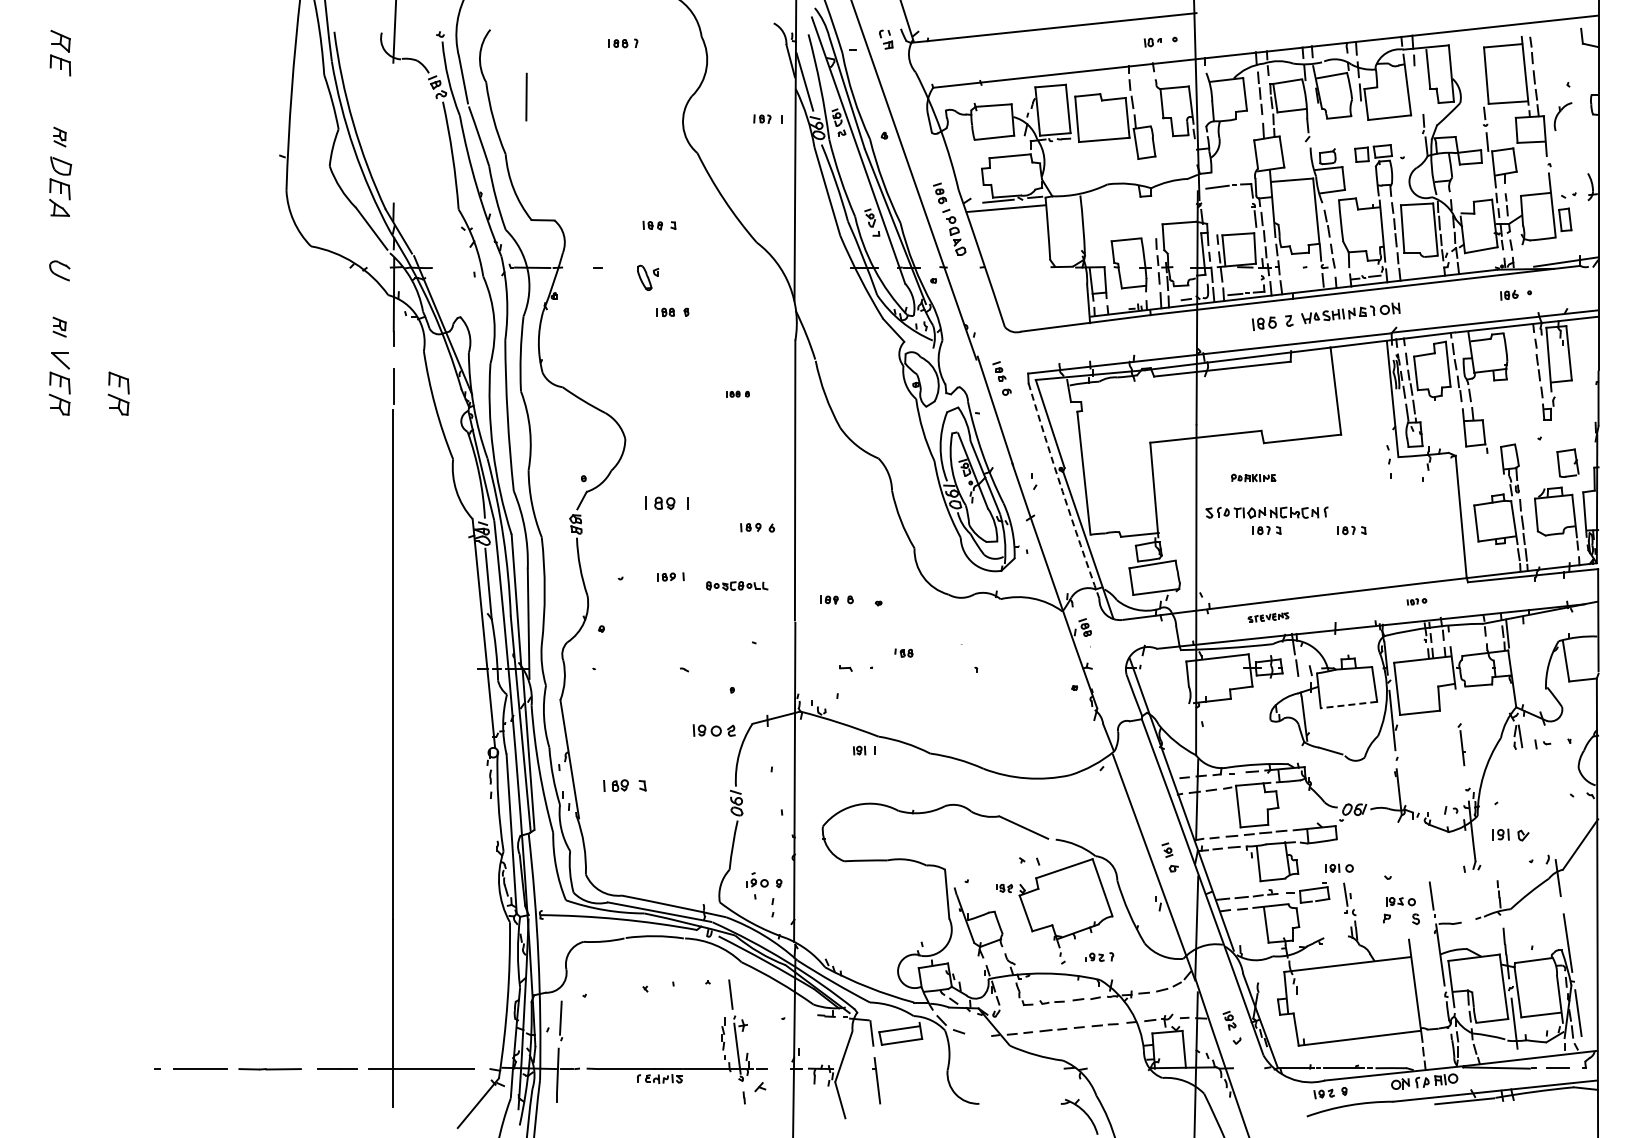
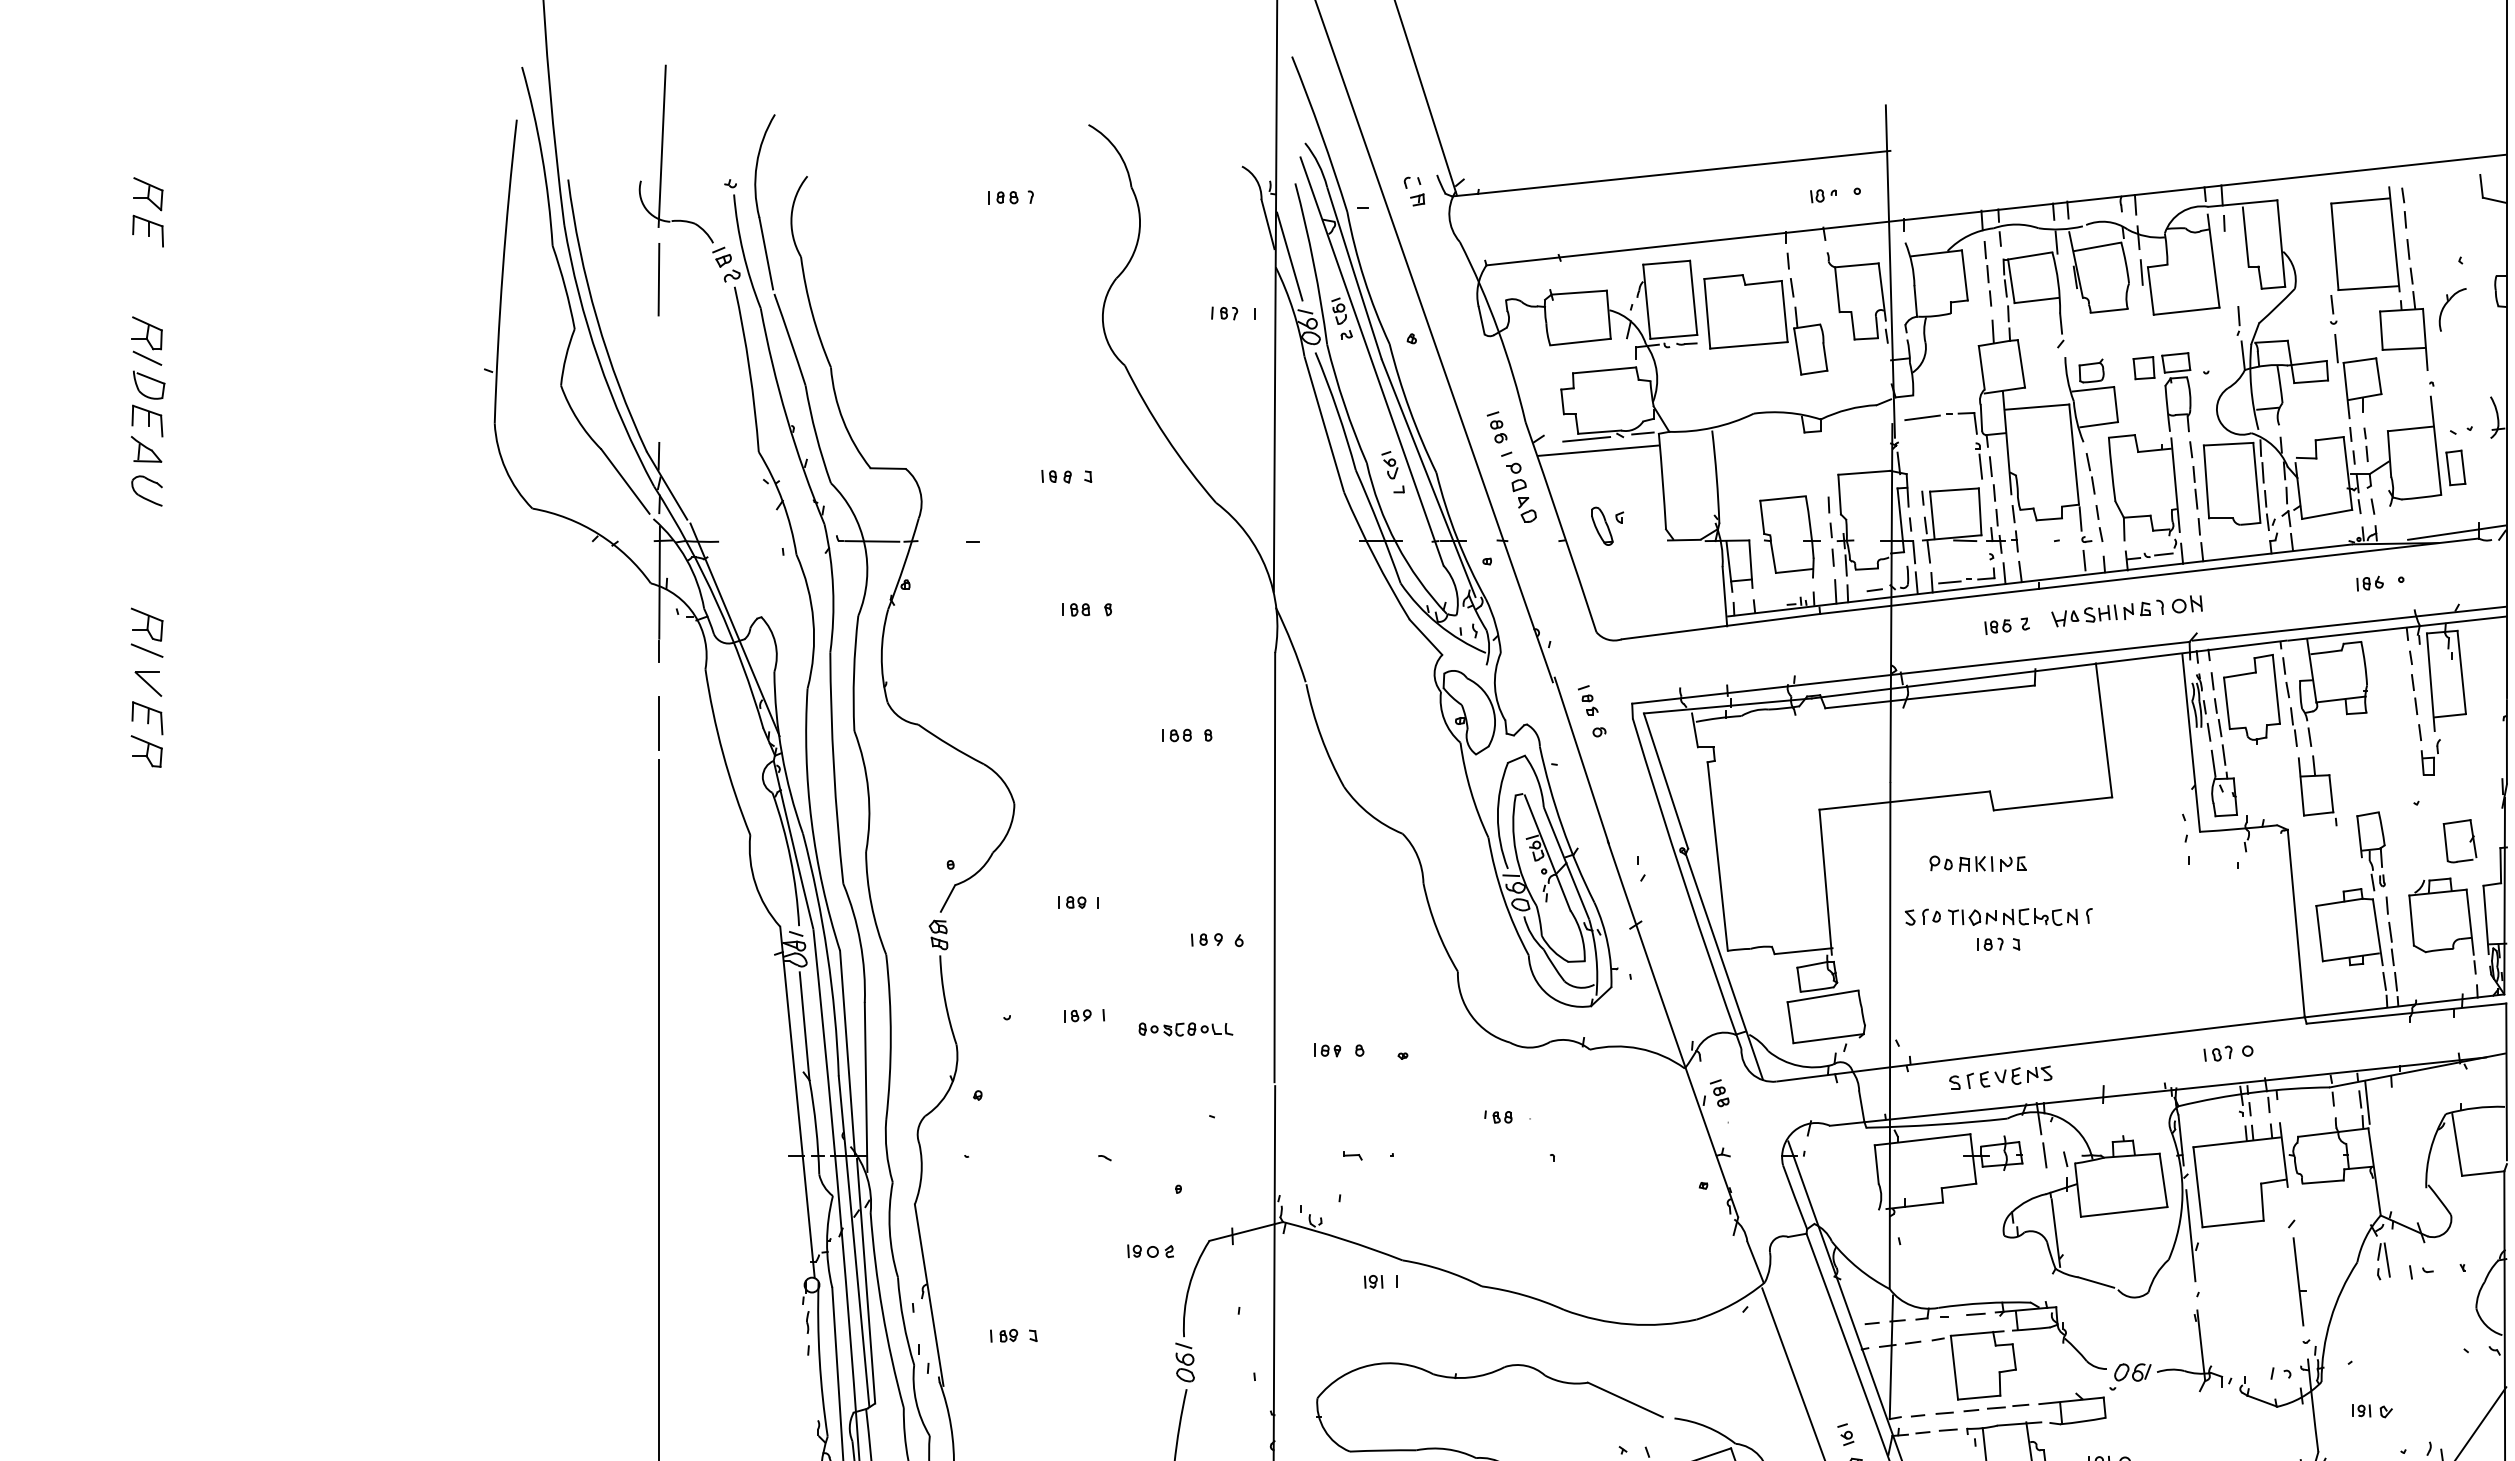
line: (526, 96) -> (658, 278), moved
part: (59, 136) -> (146, 340), size x1.67
part: (59, 270) -> (146, 490), moved
part: (648, 277) -> (1608, 525), moved
part: (1272, 323) -> (2006, 626), size x0.71
part: (59, 326) -> (146, 631), size x1.67
part: (118, 393) -> (237, 734), removed
part: (737, 393) -> (1186, 734), size x1.43
part: (1253, 477) -> (1977, 863), size x1.43
arc: (1062, 491) -> (1684, 884), dashed -> solid
part: (666, 502) -> (1077, 901), size x0.62
part: (1351, 530) -> (2128, 944), removed
part: (1416, 601) -> (2227, 1053), size x1.67
part: (1268, 617) -> (2000, 1077), size x1.67
part: (903, 652) -> (1497, 1116), moved
line: (1348, 705) -> (2123, 1212), dashed -> solid
part: (713, 730) -> (1149, 1251), size x0.71
part: (1461, 744) -> (2296, 1272), size x1.67
part: (624, 785) -> (1013, 1335), size x0.71
part: (1510, 834) -> (2371, 1410), size x0.71

